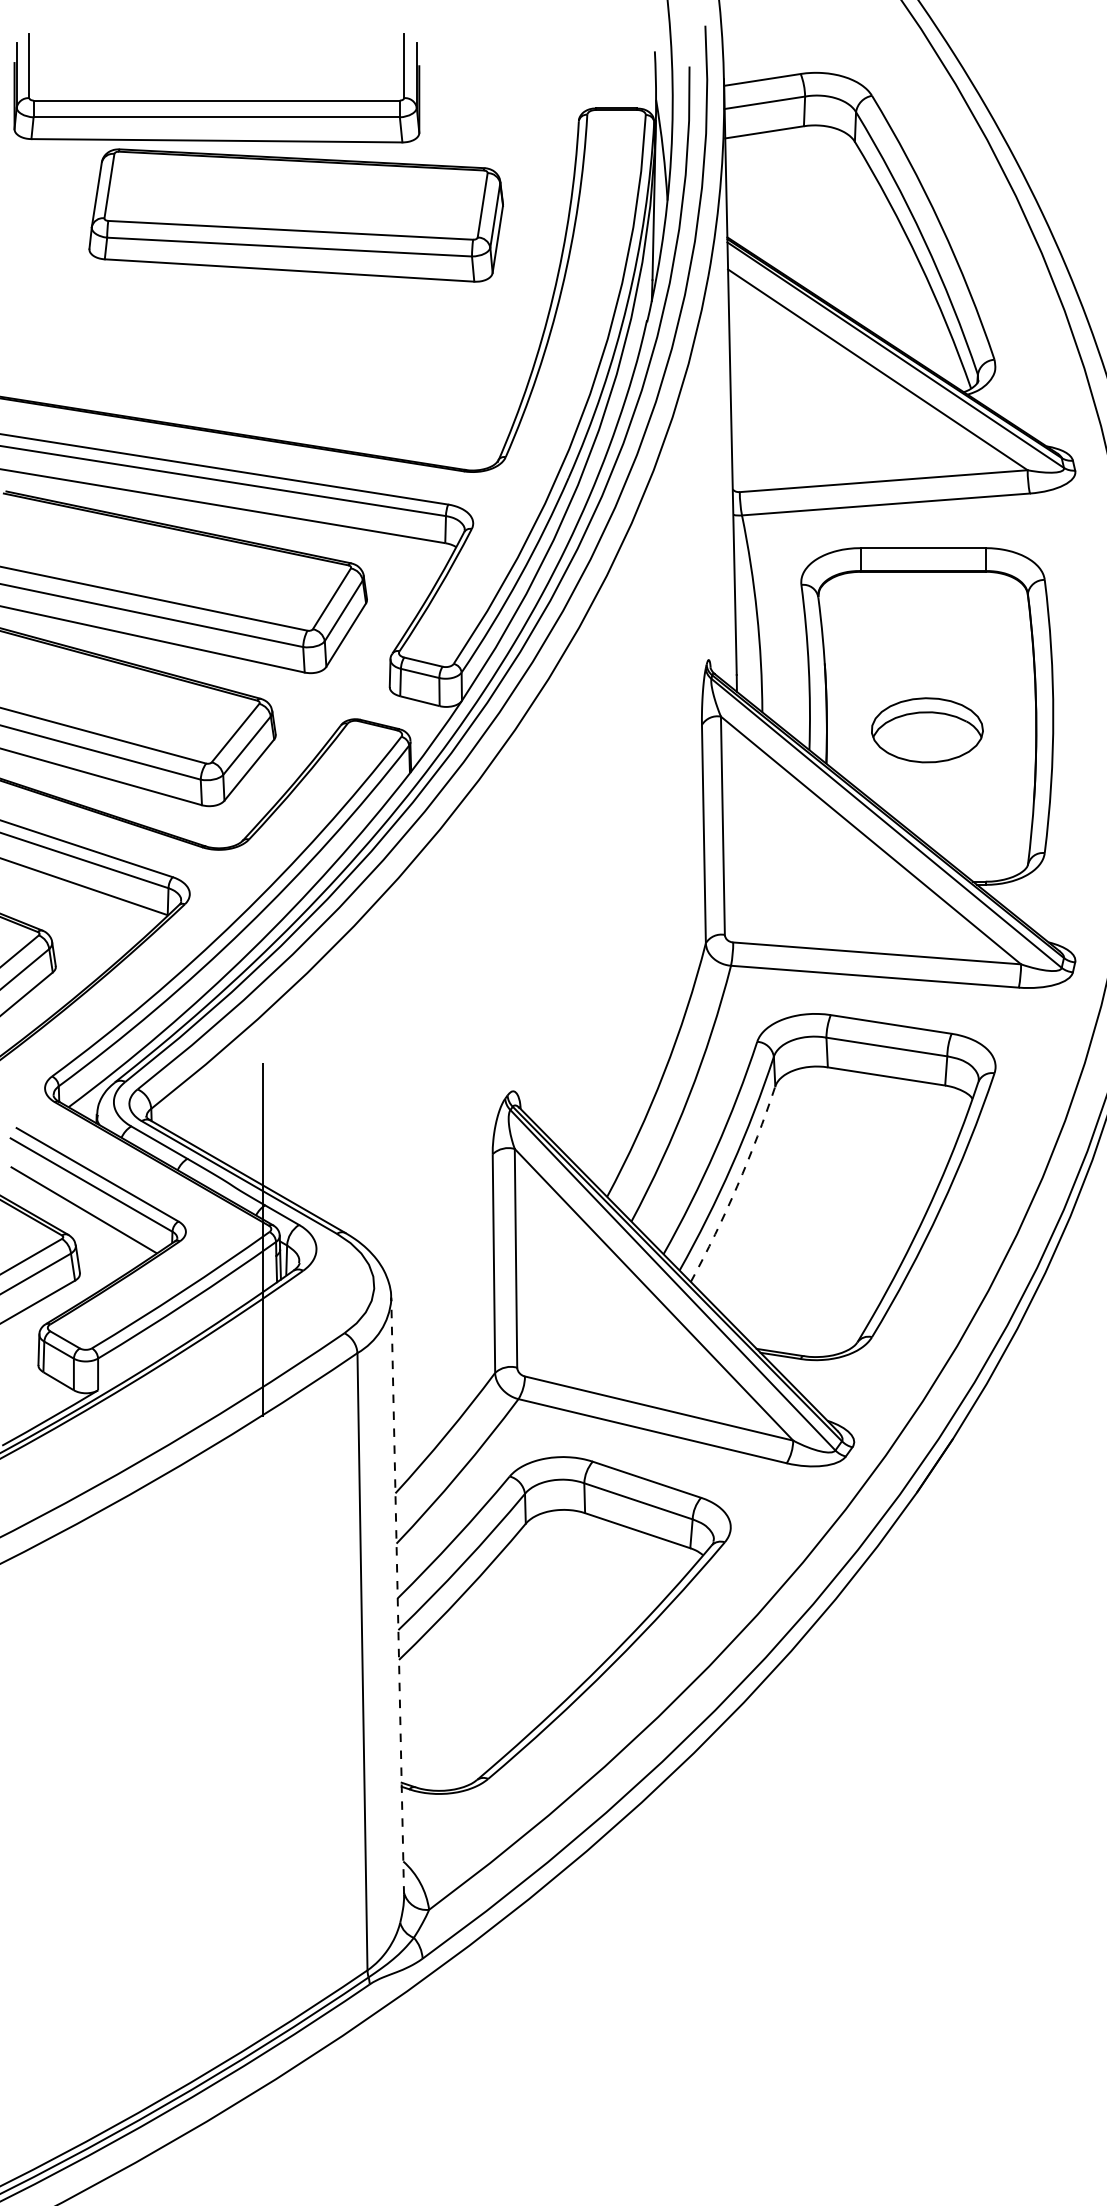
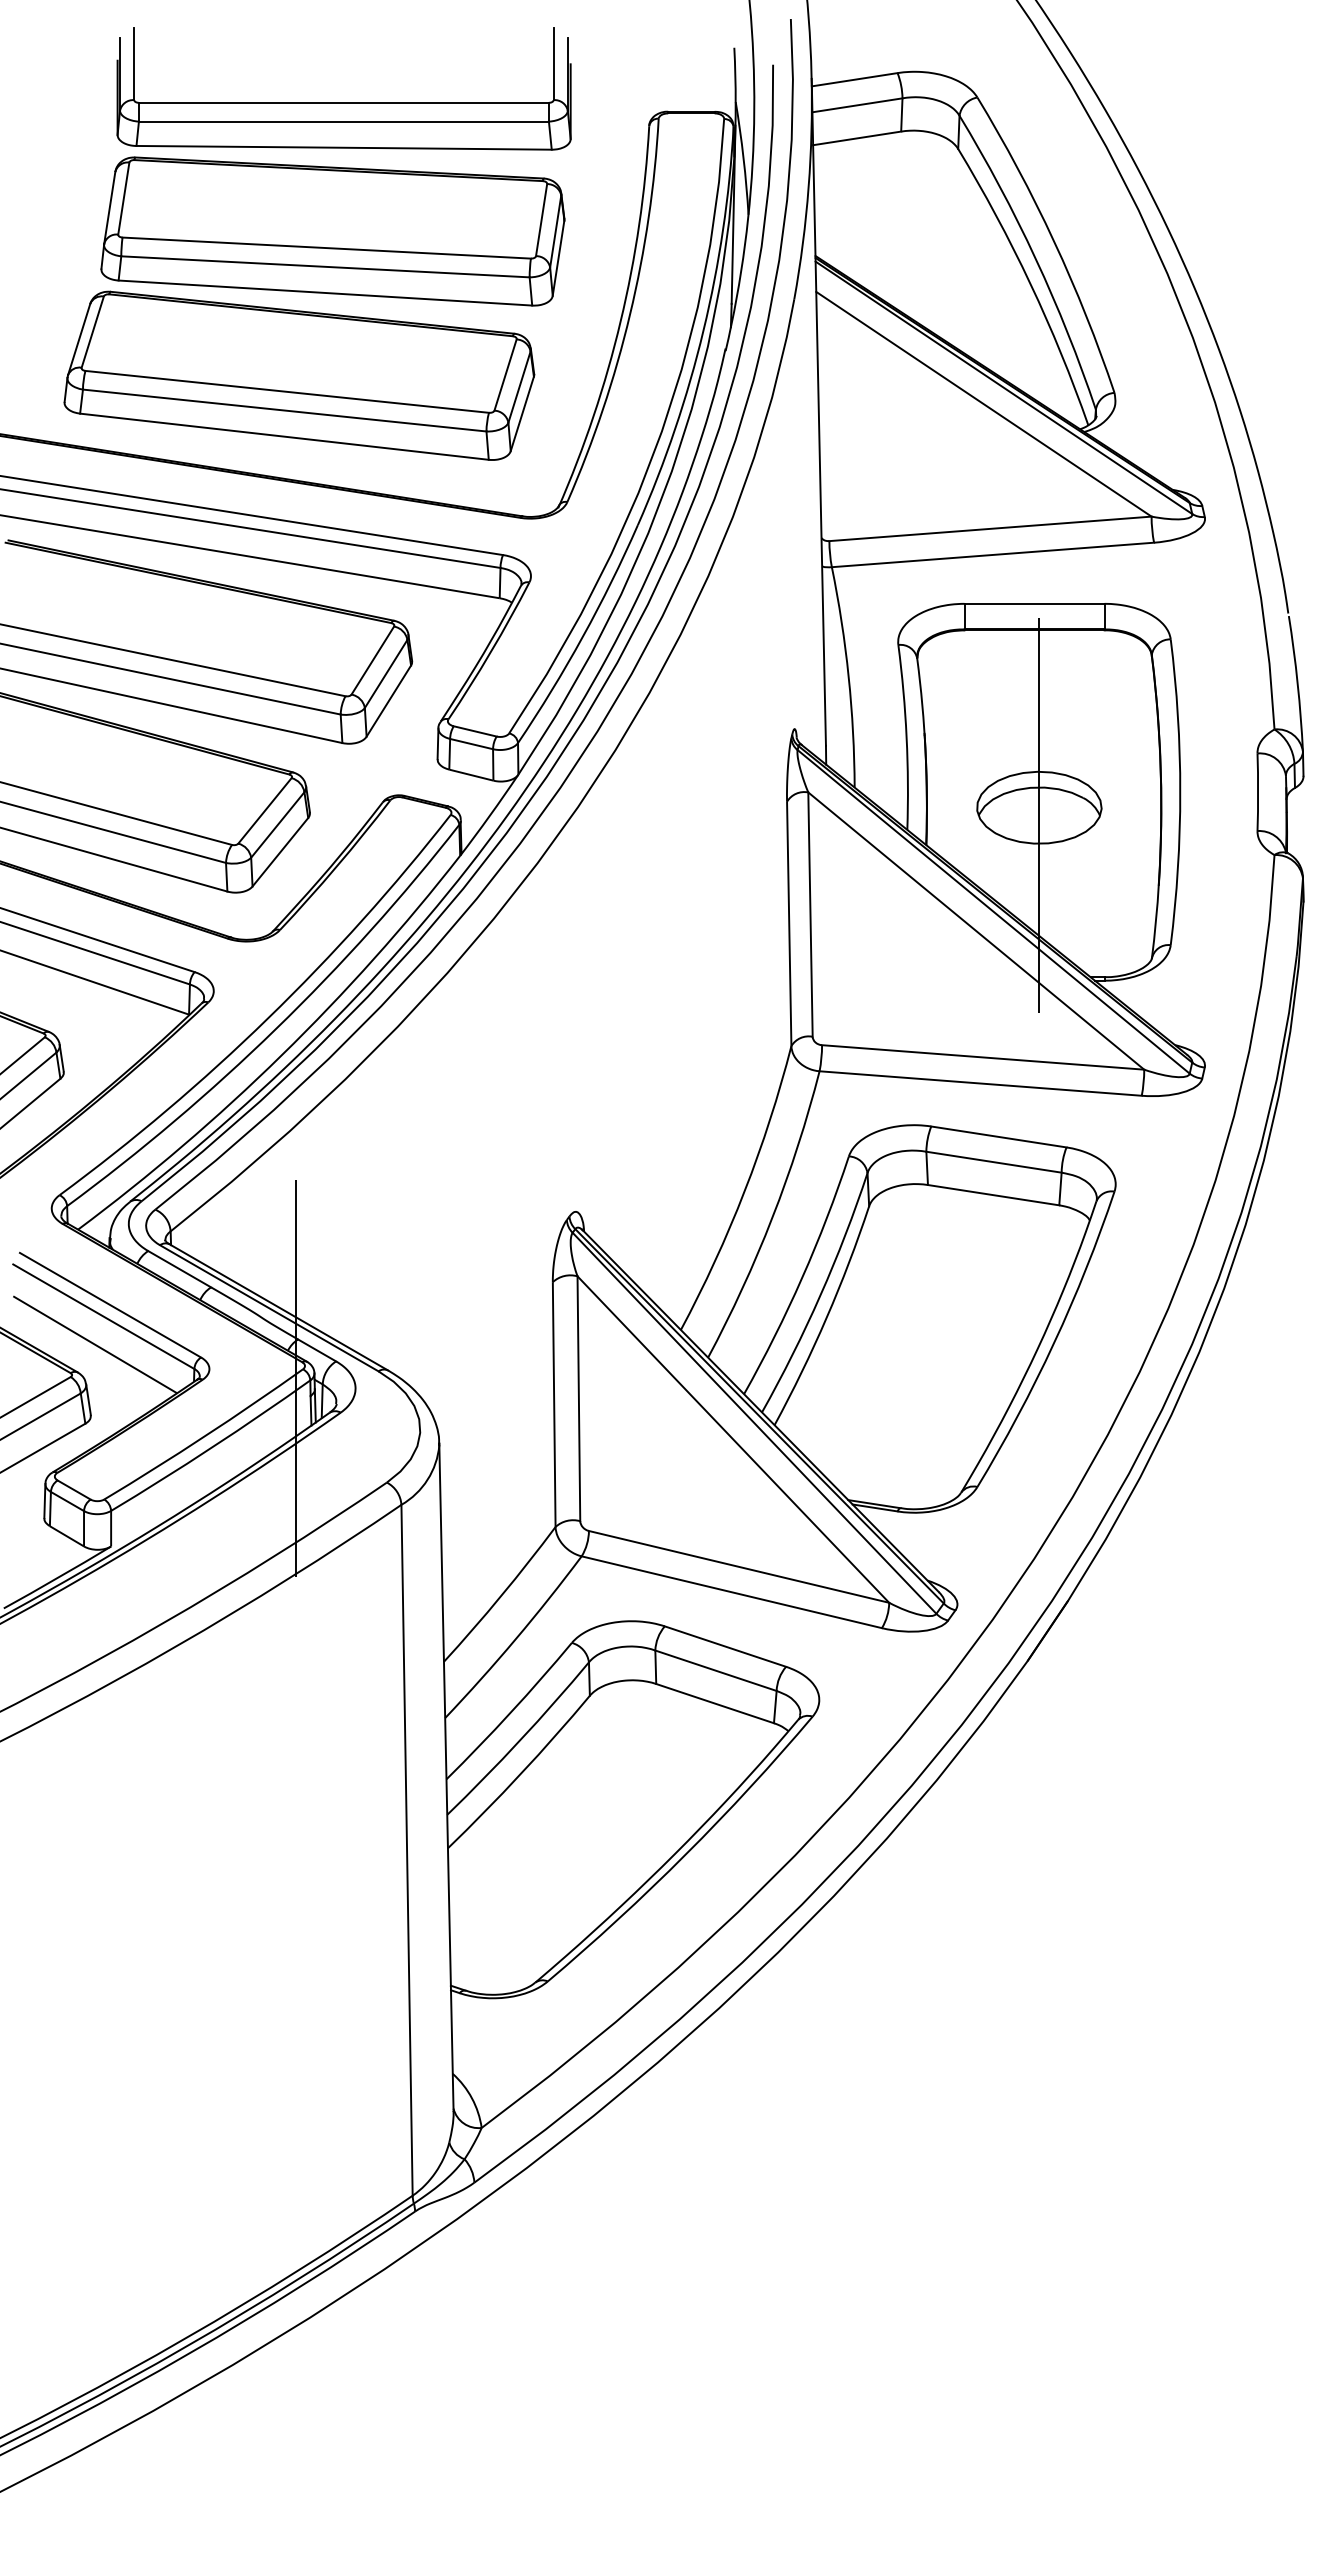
part: (216, 100) -> (343, 102), moved
part: (266, 344) -> (299, 375), added
line: (927, 737) -> (1039, 815), added
arc: (737, 1185) -> (826, 1317), dashed -> solid
line: (397, 1596) -> (446, 1777), dashed -> solid

